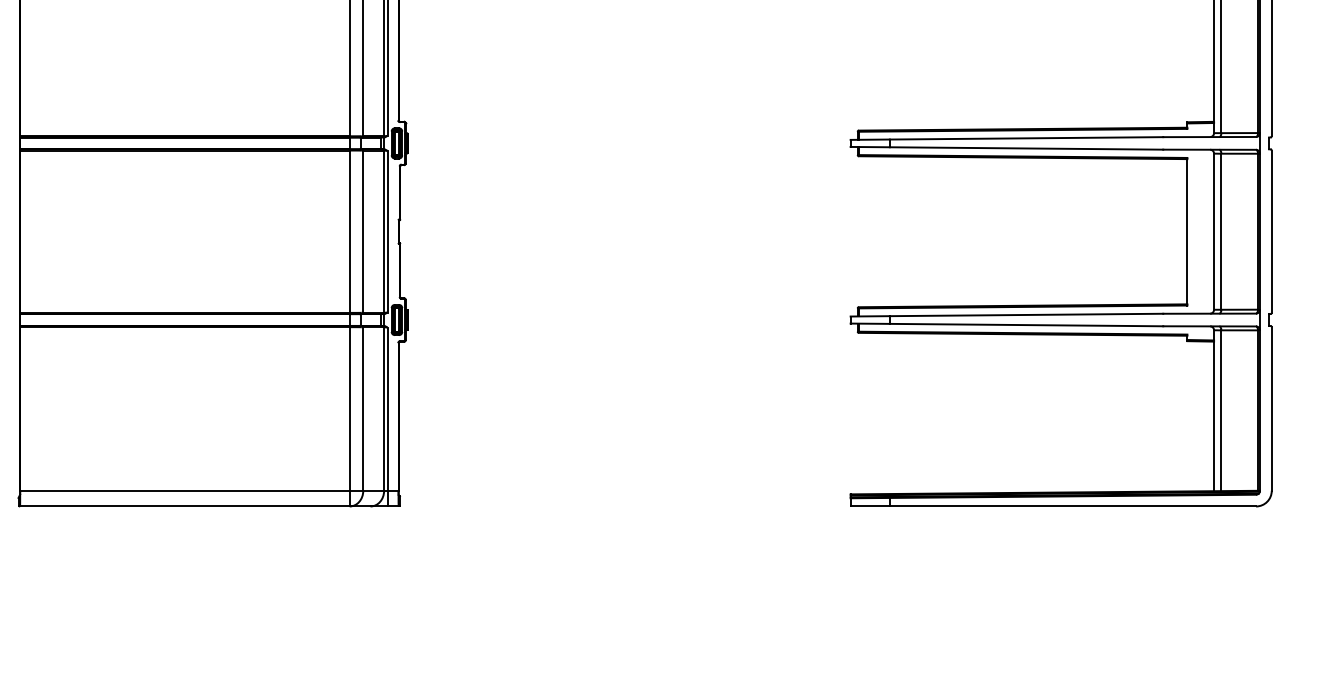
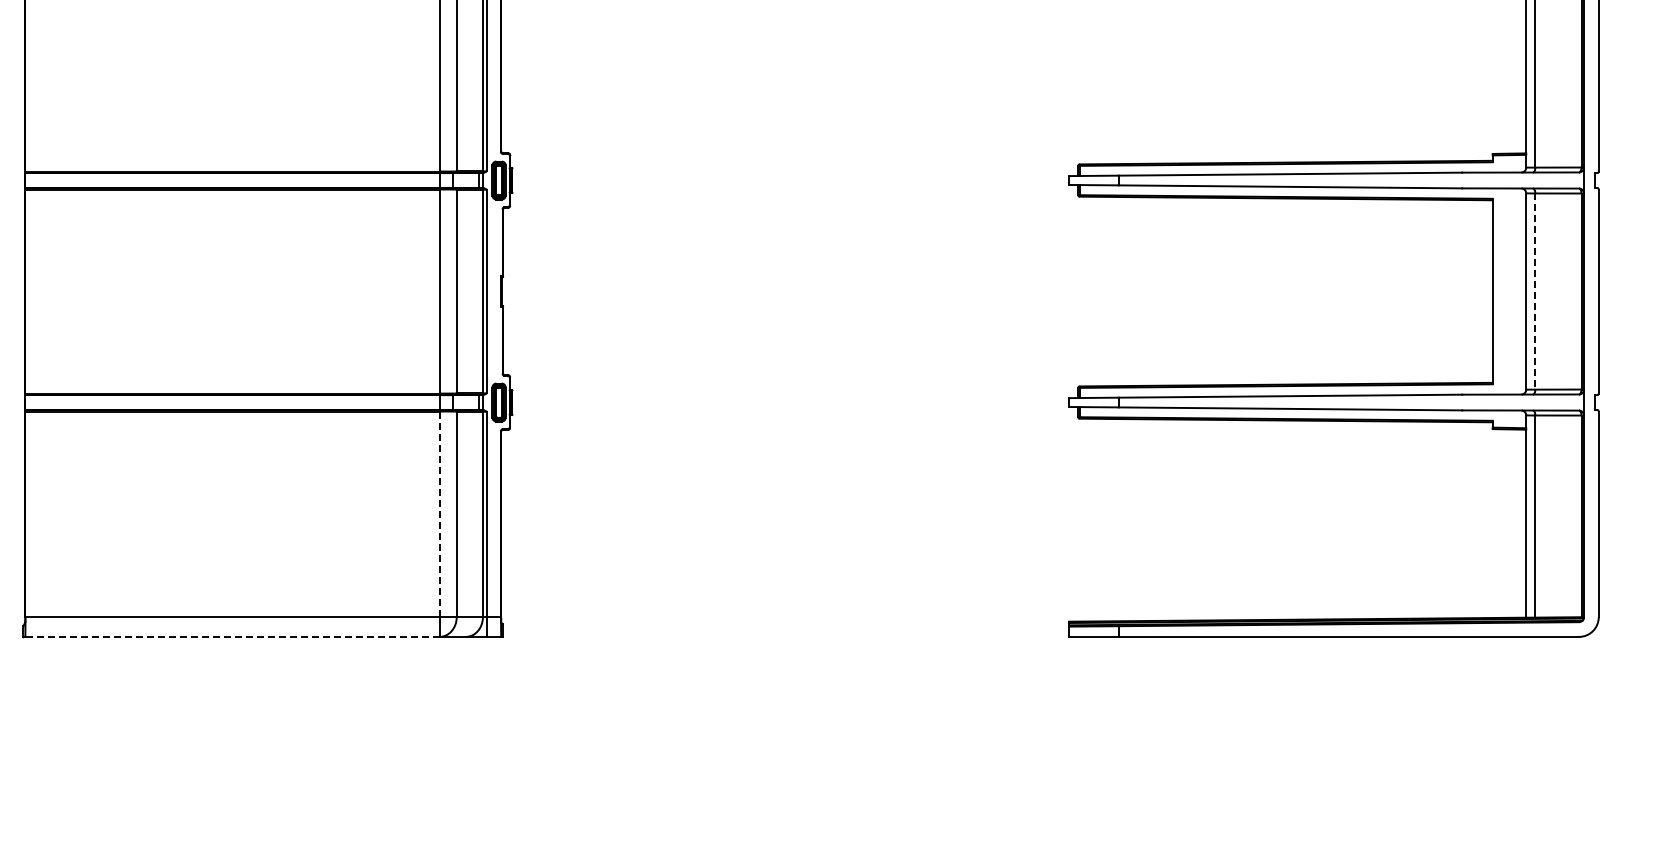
line: (1221, 232) -> (1535, 292), solid -> dashed
line: (349, 409) -> (439, 514), solid -> dashed
line: (184, 506) -> (232, 636), solid -> dashed

